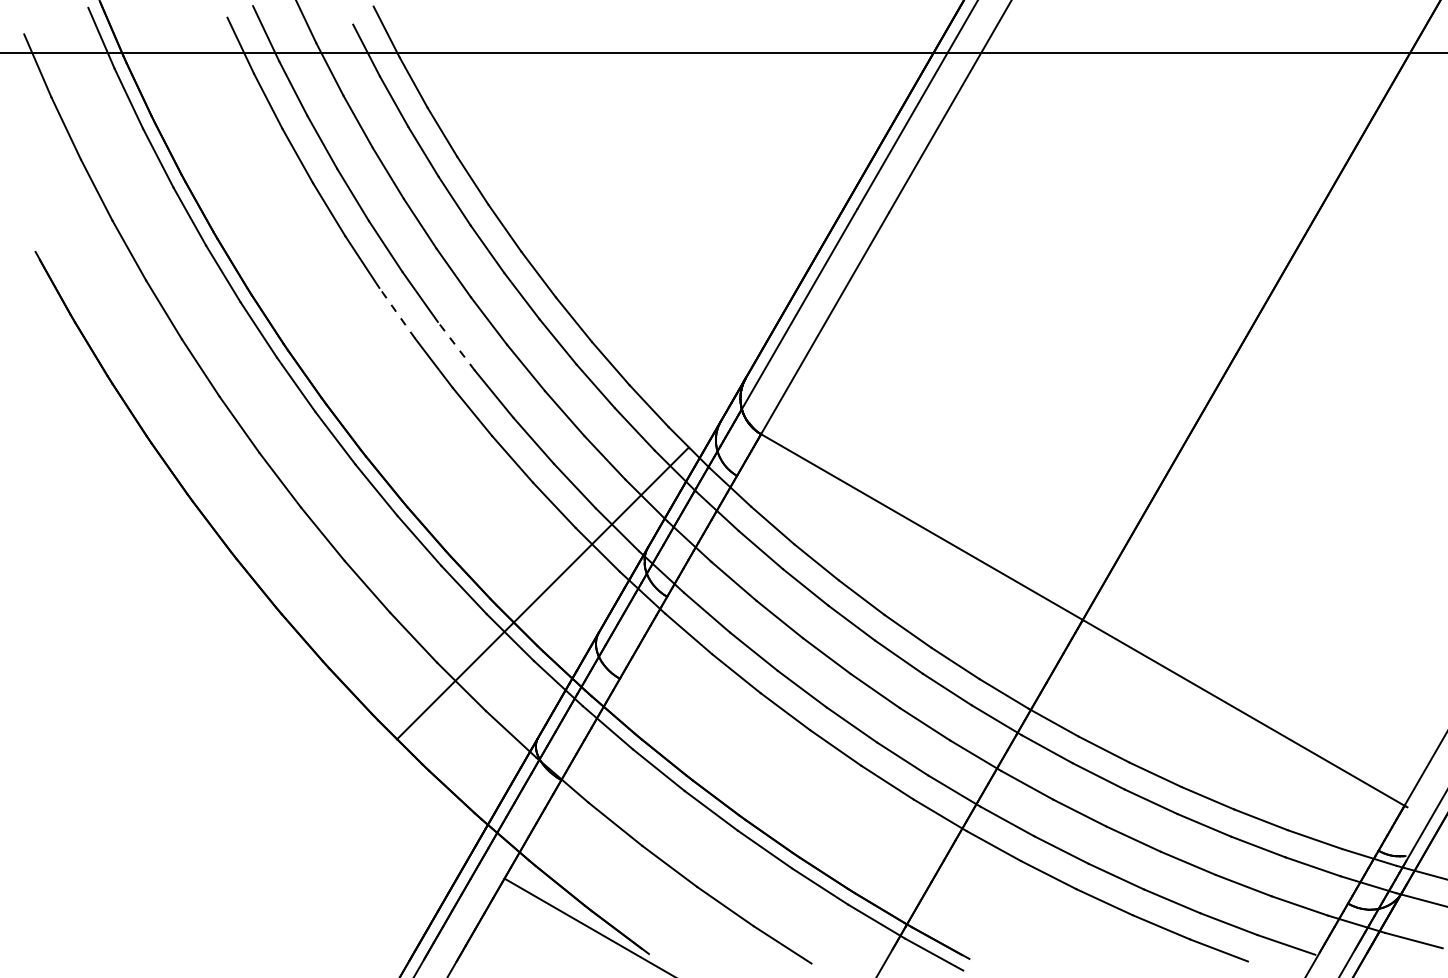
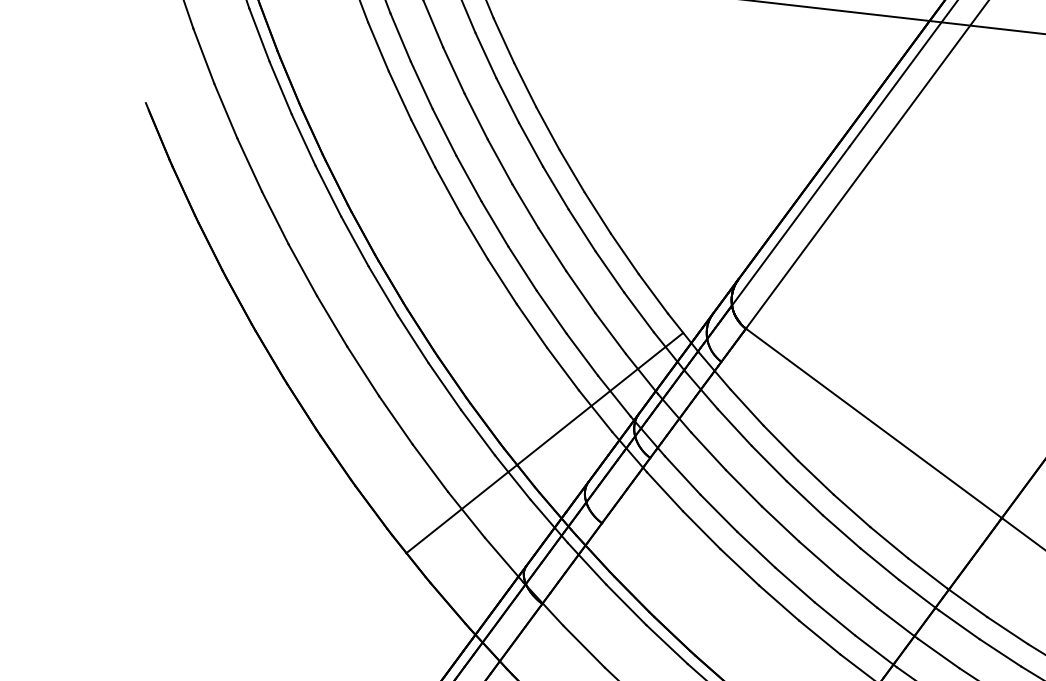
line: (397, 312) -> (448, 189), dashed -> solid
line: (456, 346) -> (495, 224), dashed -> solid

